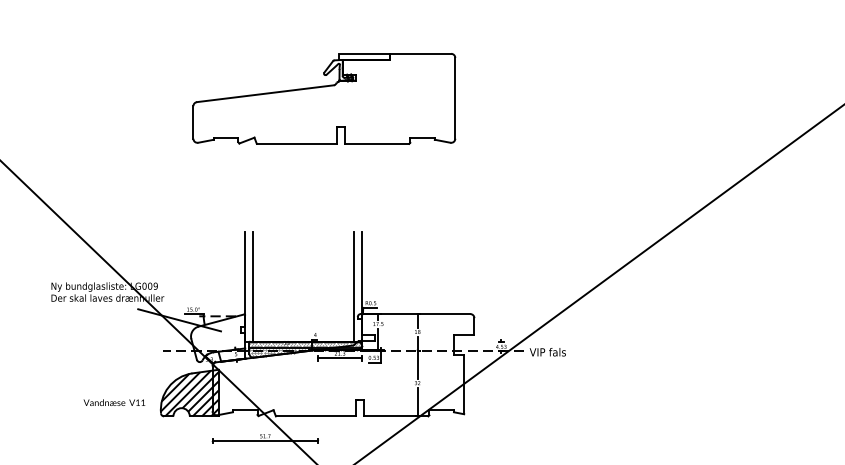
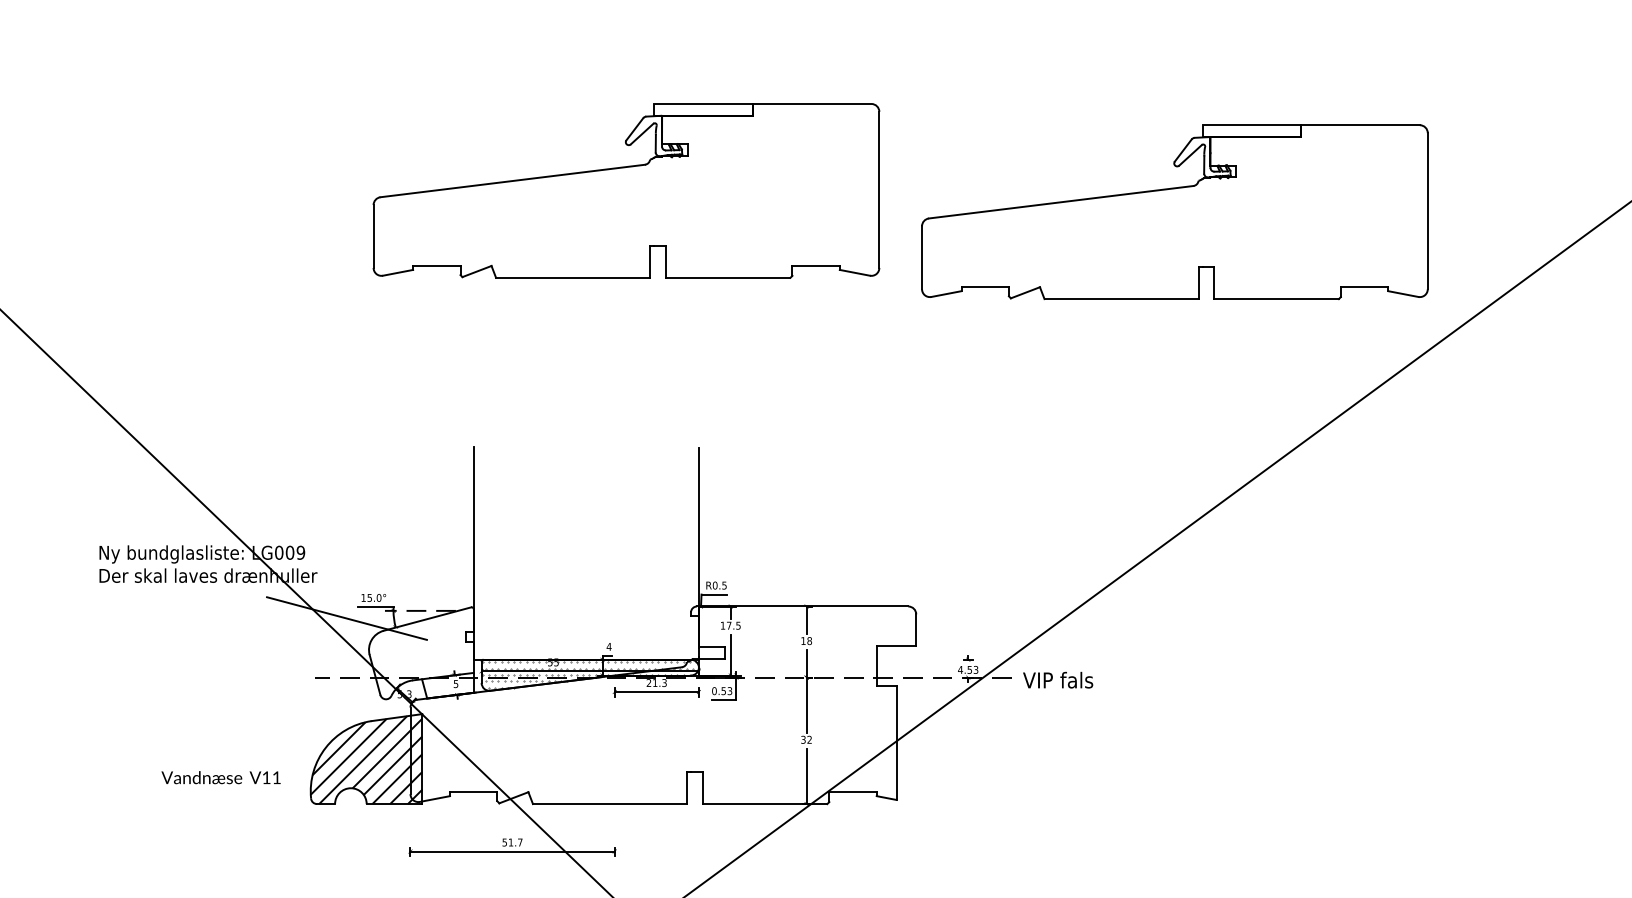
part: (608, 109) -> (1175, 211), added
line: (253, 286) -> (489, 553), removed
line: (353, 286) -> (682, 553), removed

